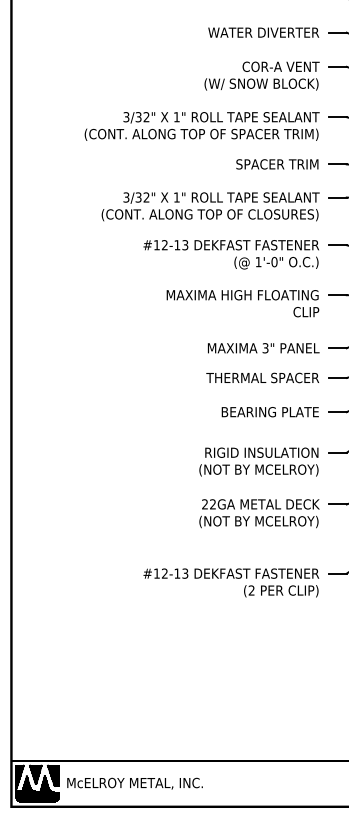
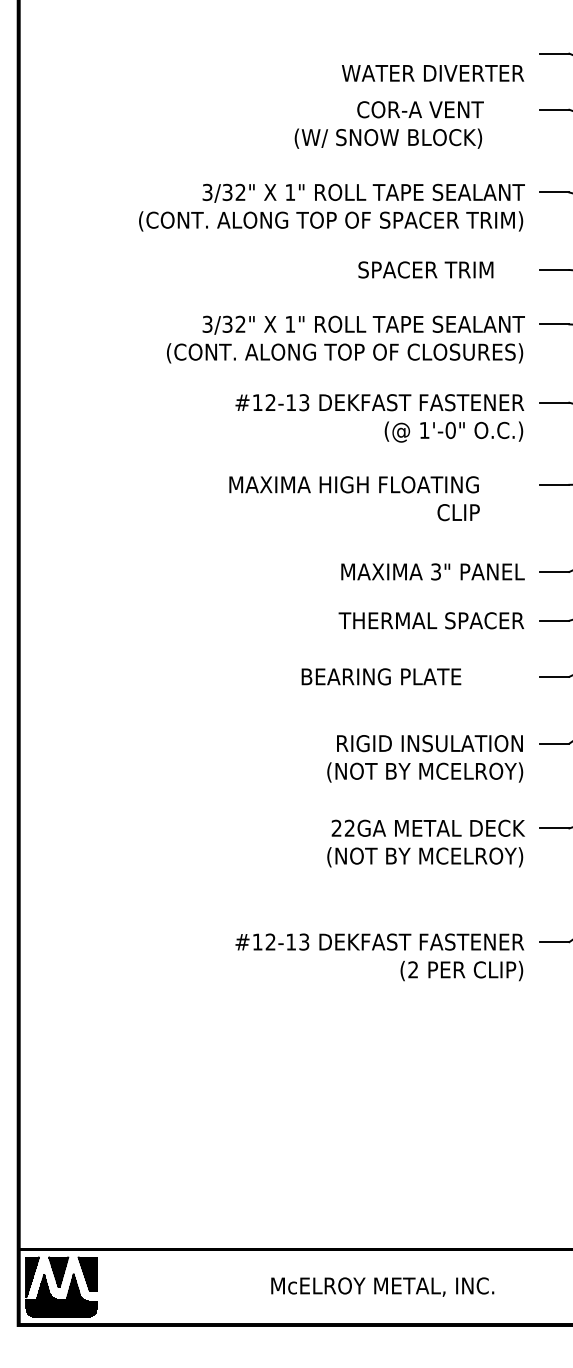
text: (263, 32) -> (432, 73), moved
text: (261, 75) -> (388, 123), moved
text: (277, 164) -> (426, 270), moved
text: (242, 303) -> (353, 498), moved
text: (269, 412) -> (380, 677), moved
text: (134, 783) -> (381, 1286), moved

